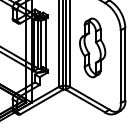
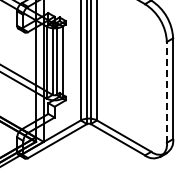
part: (92, 47) -> (127, 65), removed
line: (120, 66) -> (166, 91), solid -> dashed

